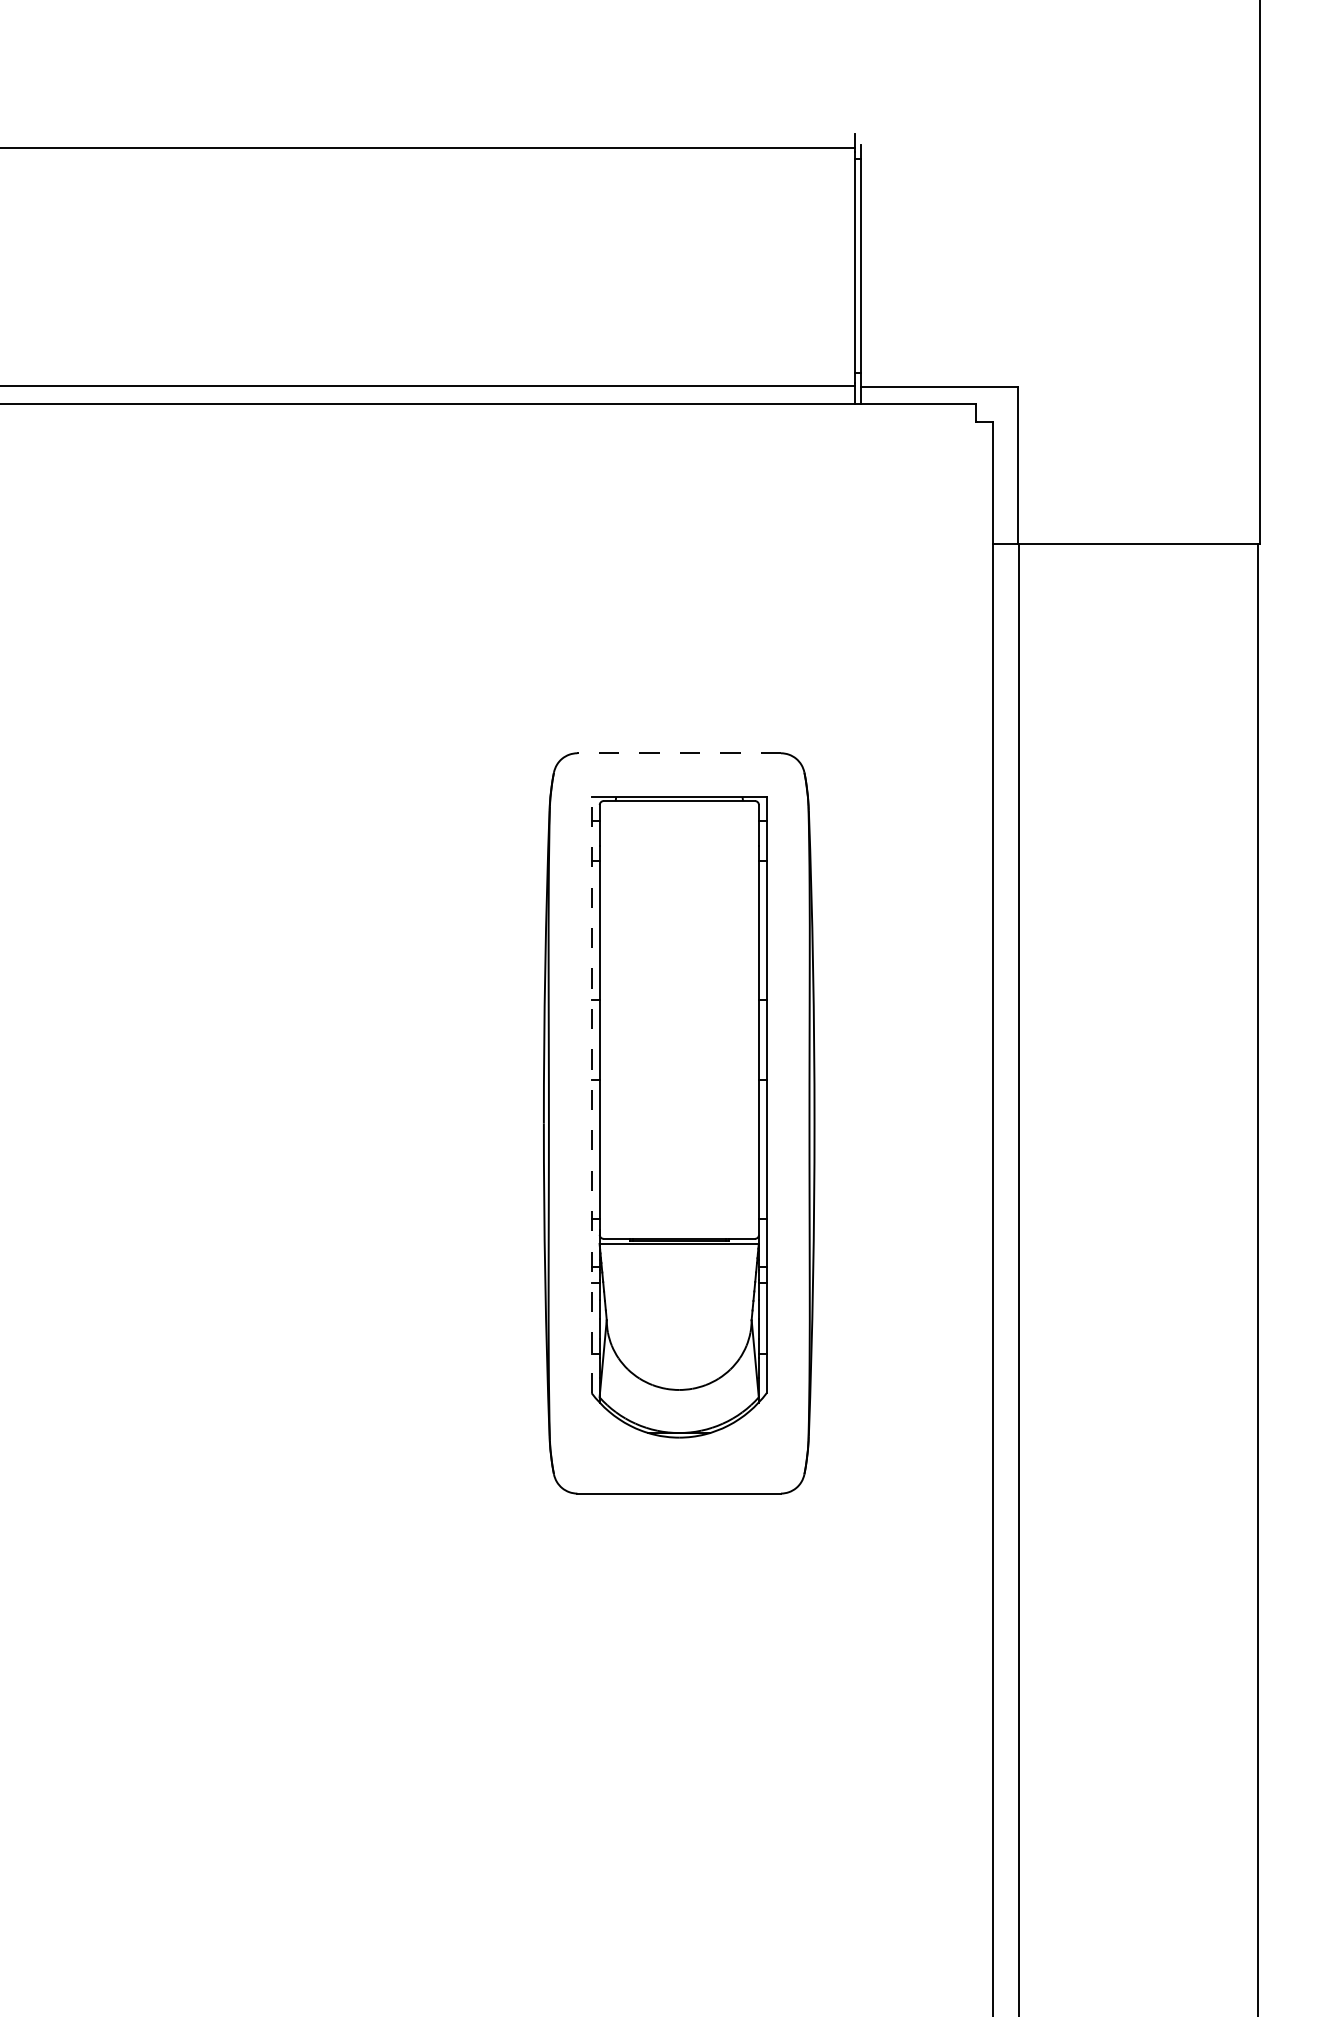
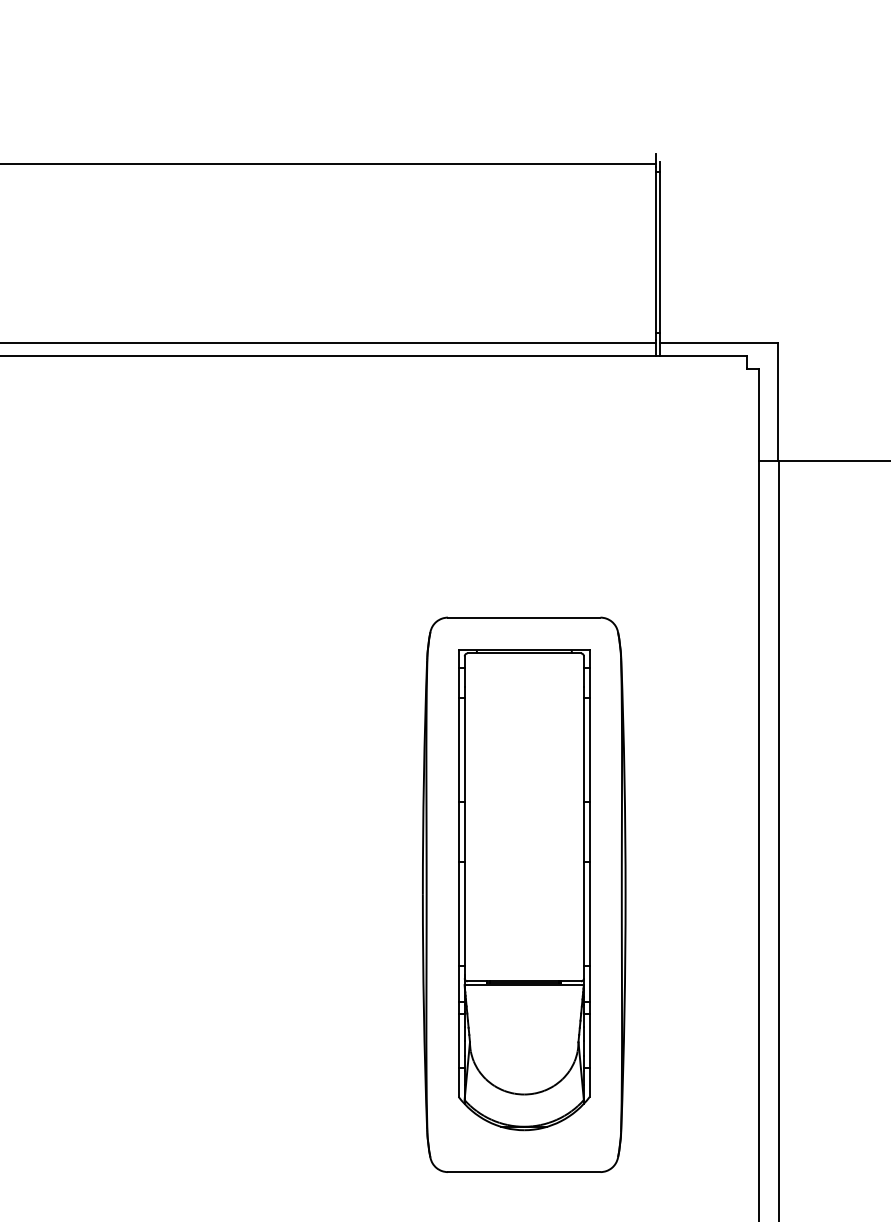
line: (679, 753) -> (524, 617), dashed -> solid
line: (591, 1094) -> (458, 873), dashed -> solid

